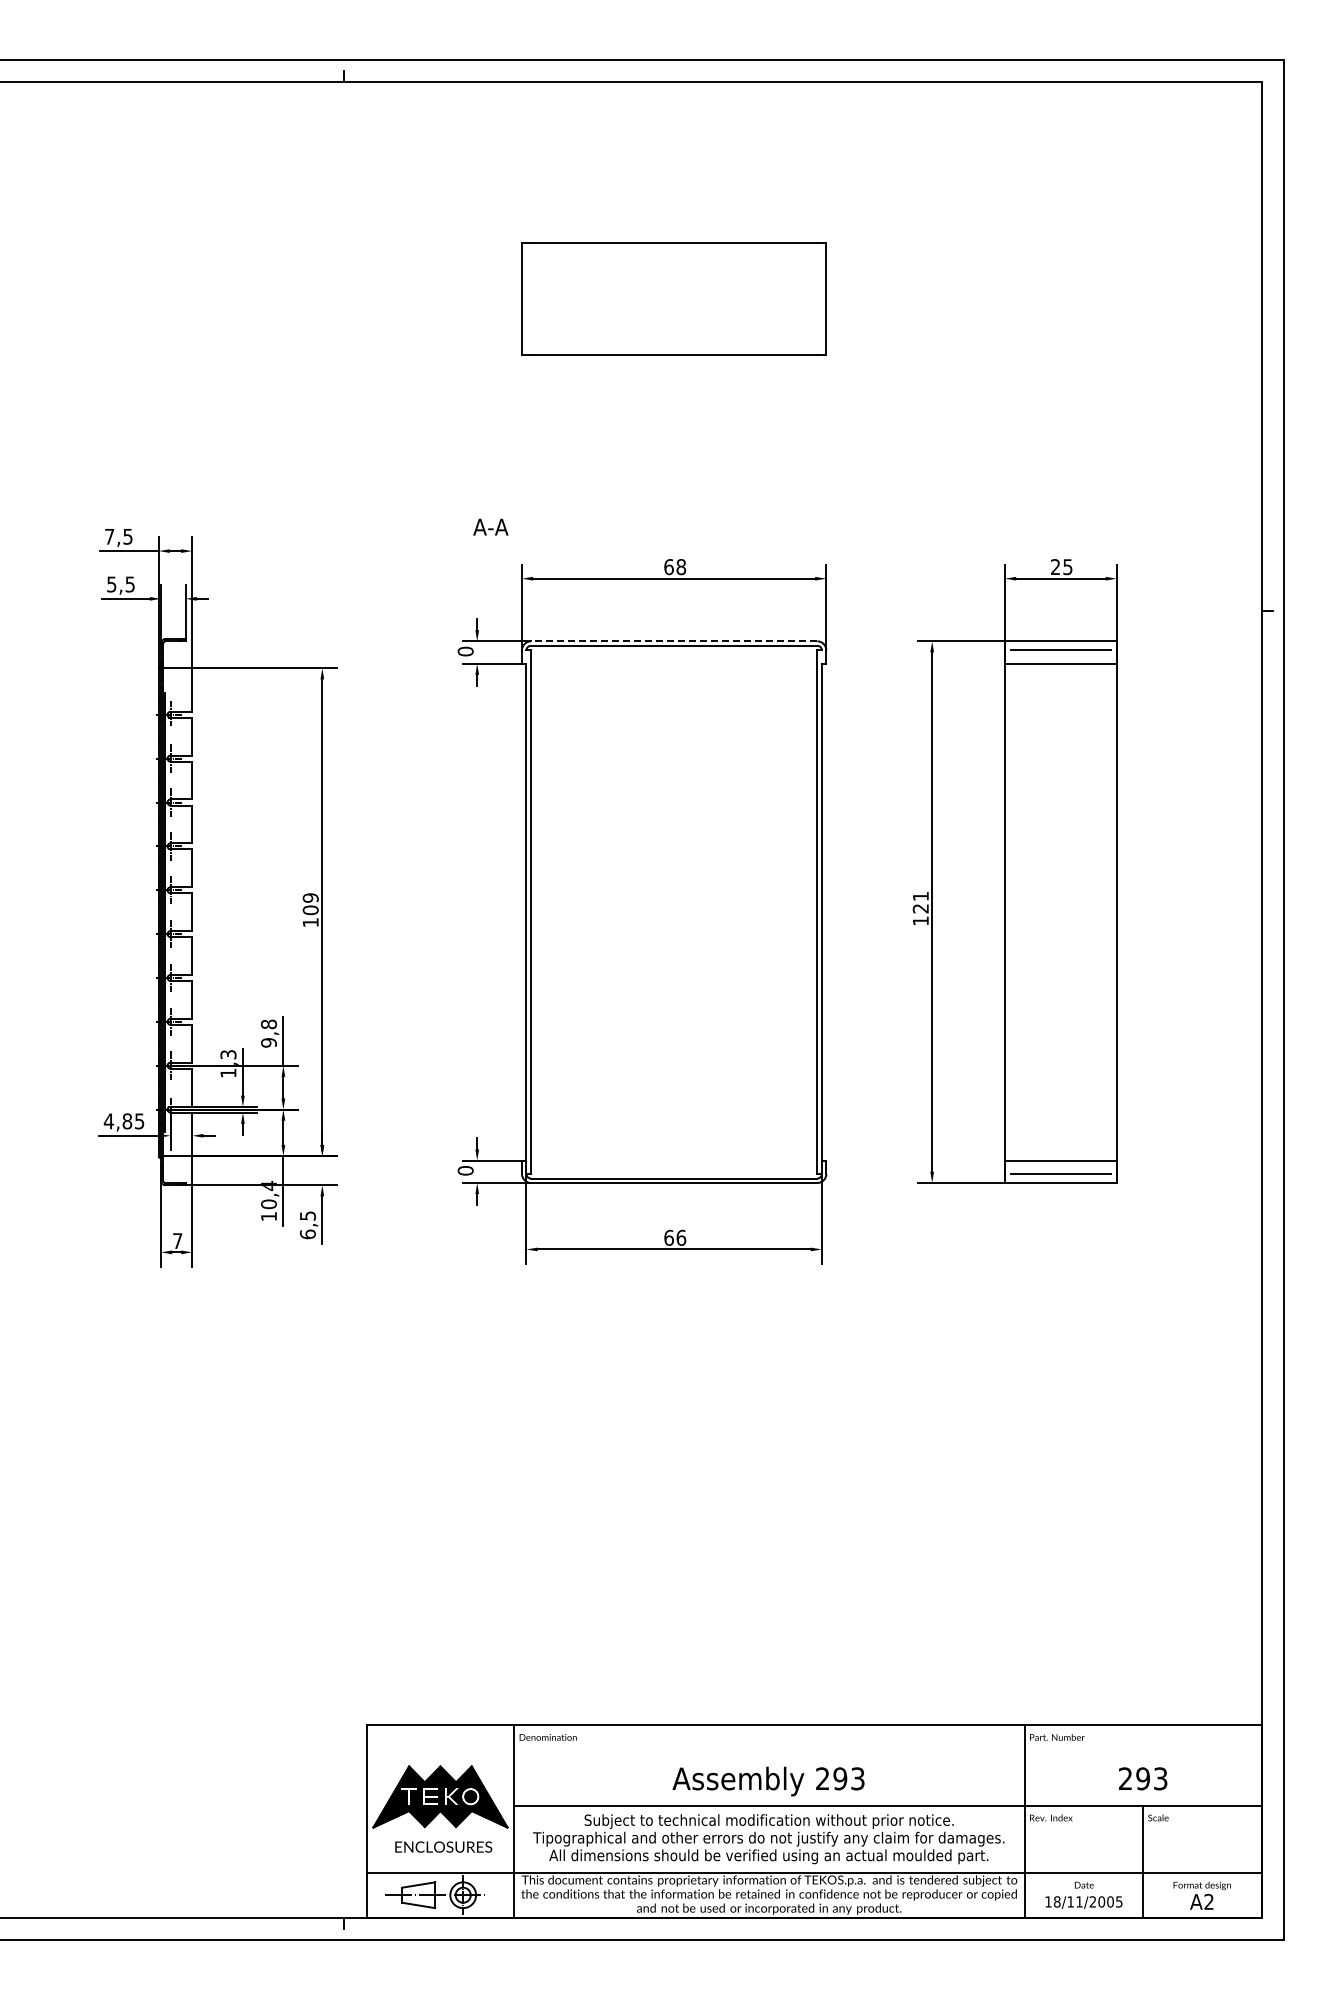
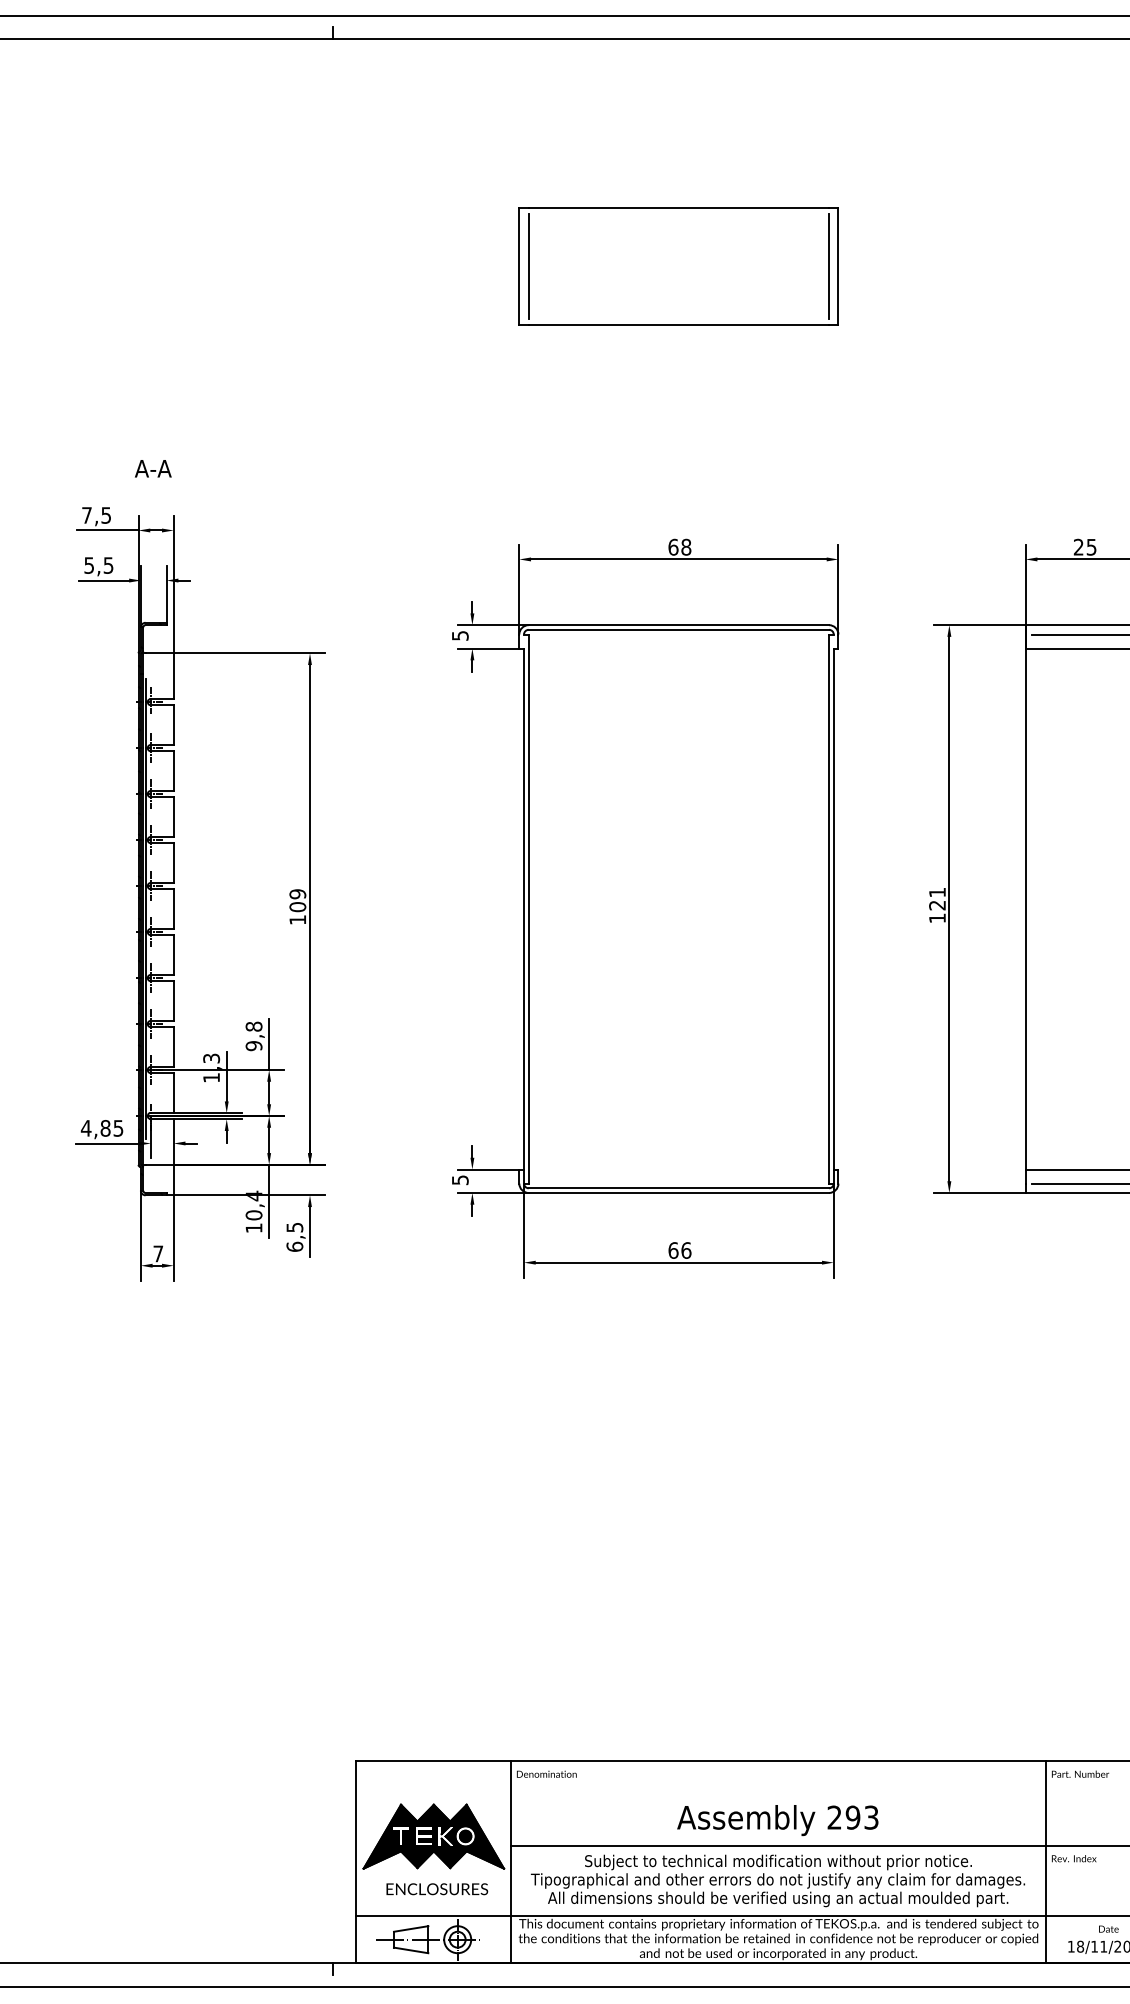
line: (530, 298) -> (528, 265), added
line: (817, 298) -> (829, 265), added
text: (490, 526) -> (152, 468), moved
line: (673, 641) -> (678, 625), dashed -> solid
text: (465, 651) -> (460, 635), 0 -> 5
text: (465, 1170) -> (460, 1179), 0 -> 5

